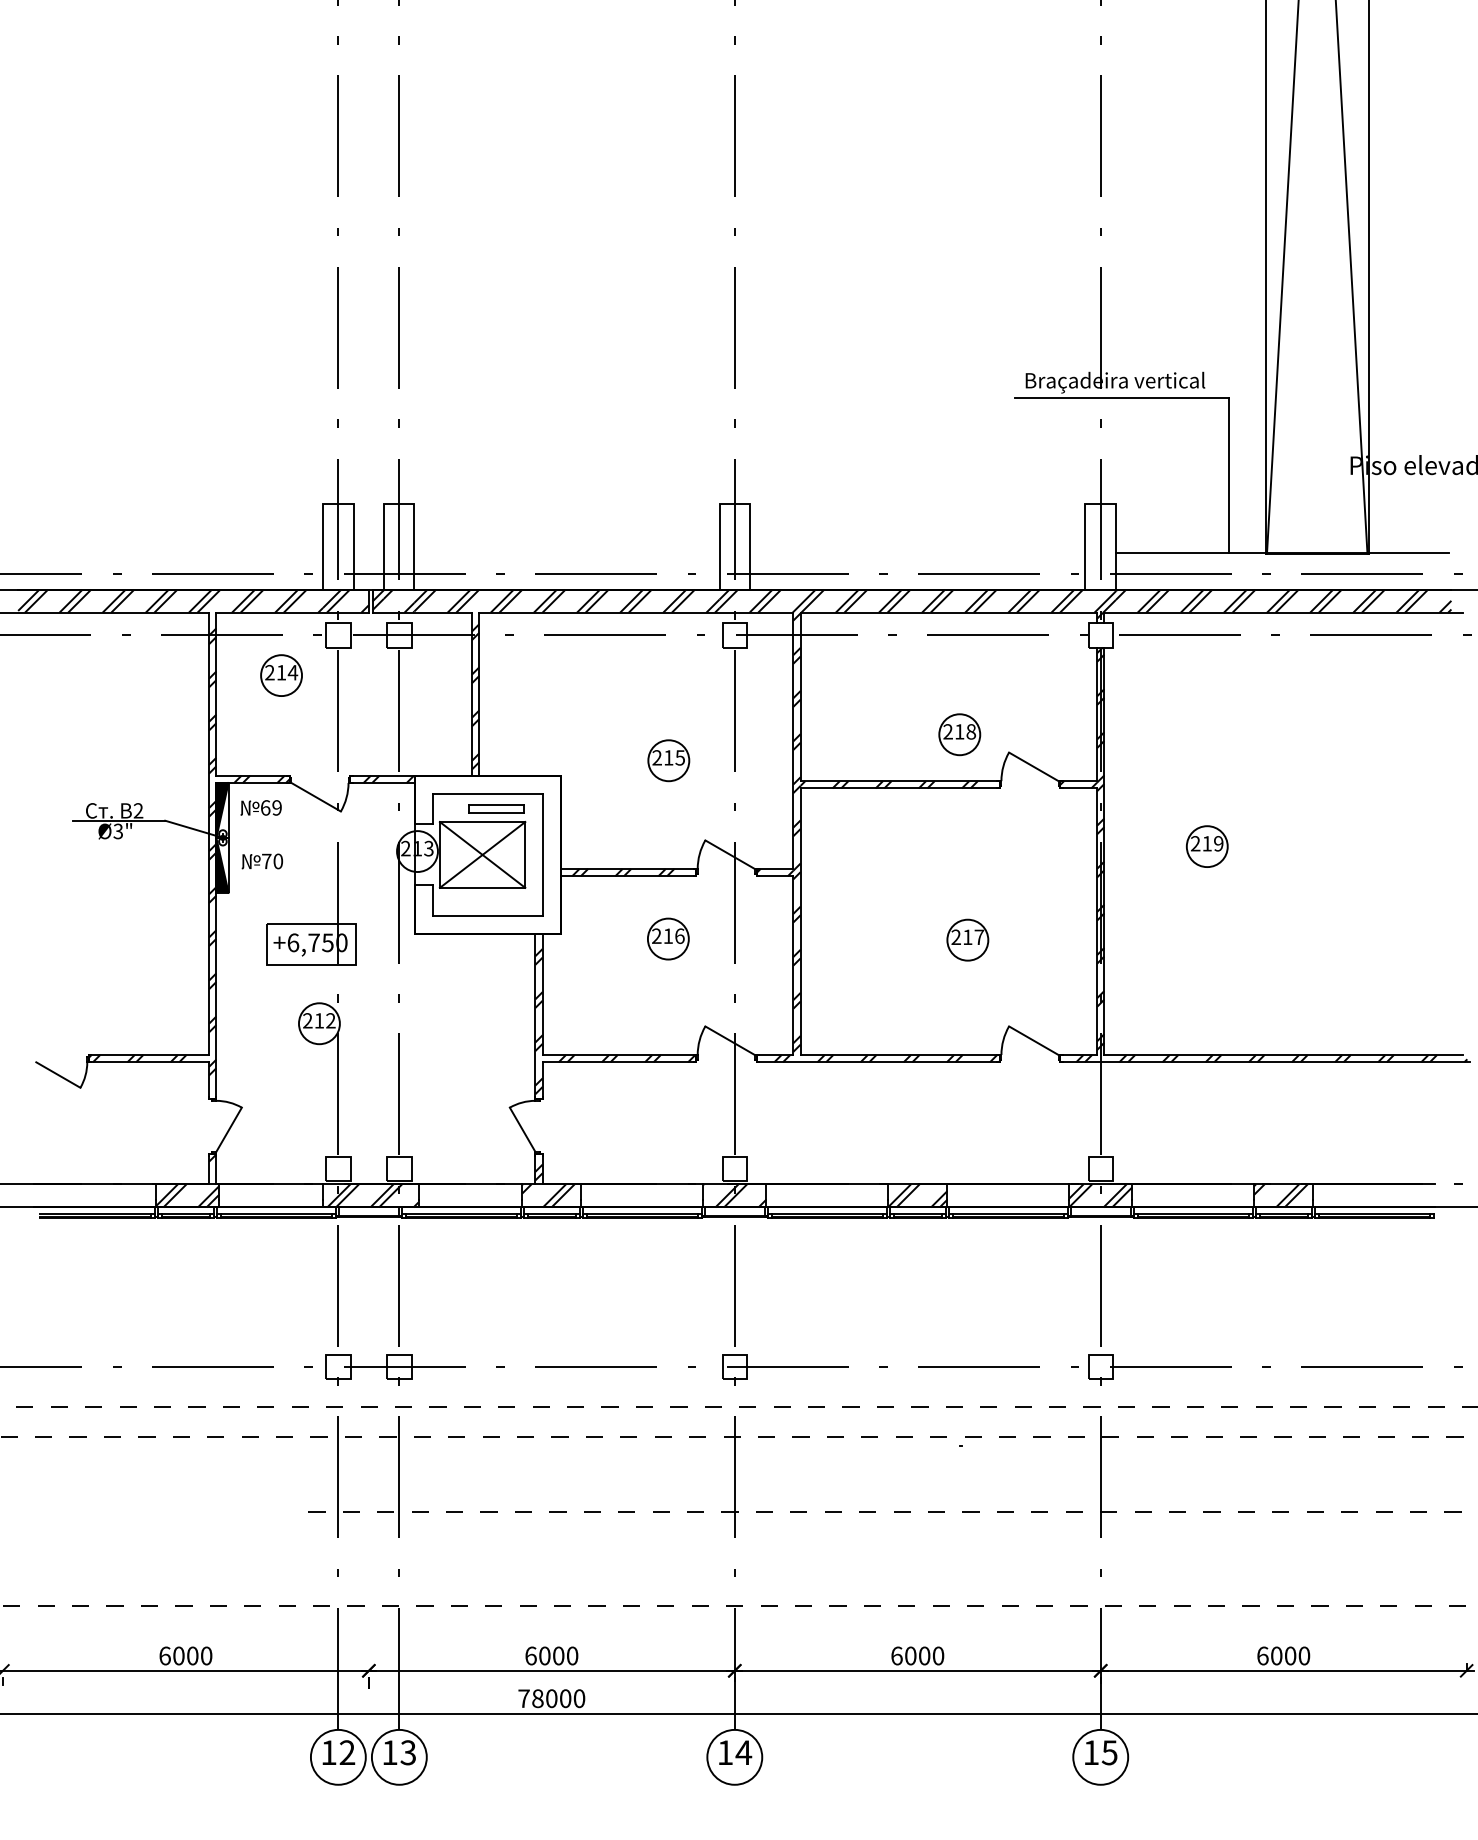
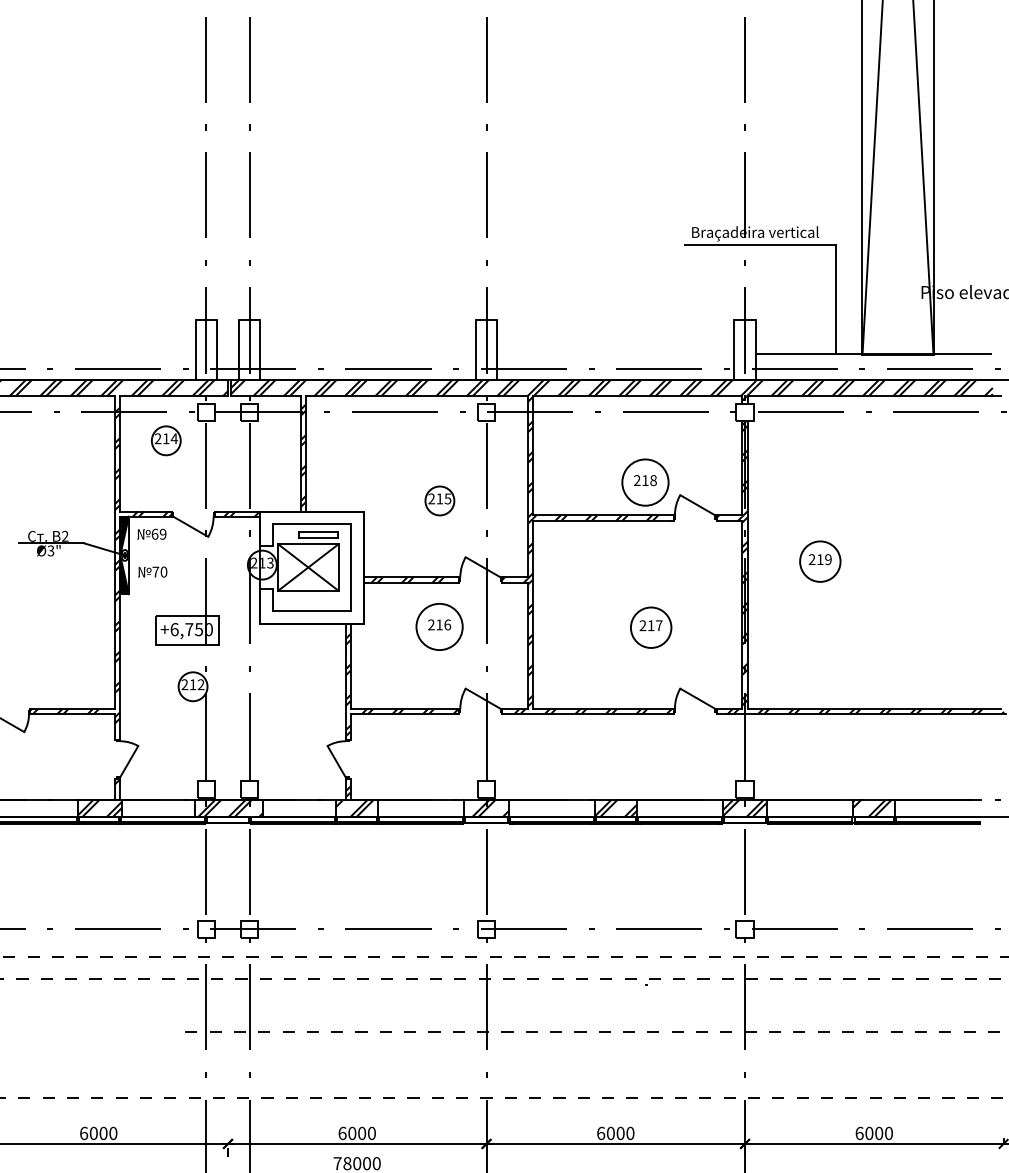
circle: (959, 734) -> (645, 482), size x1.6
circle: (1206, 846) -> (819, 561), size x1.4
circle: (667, 938) -> (438, 626), size x1.6
circle: (967, 939) -> (650, 627), size x1.4

